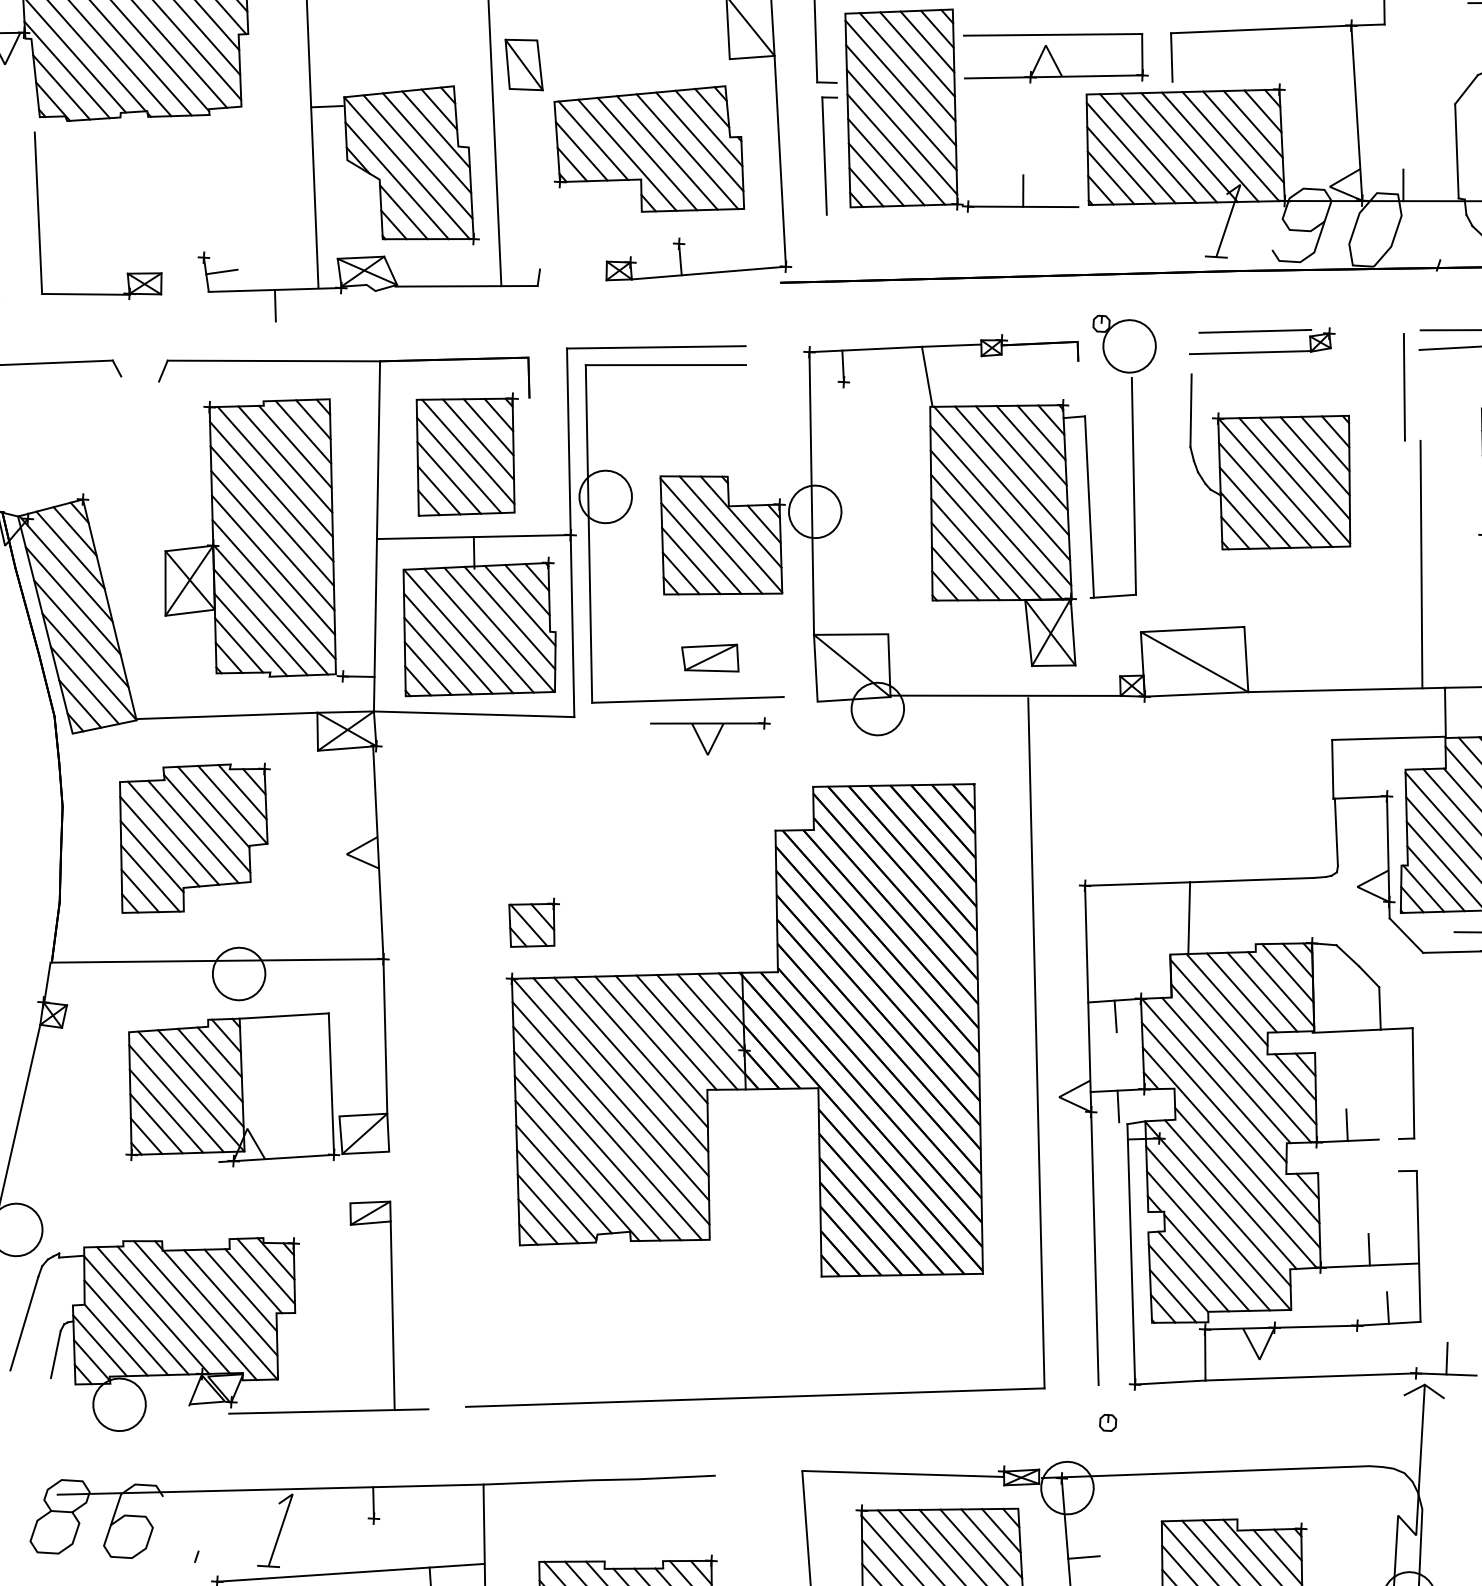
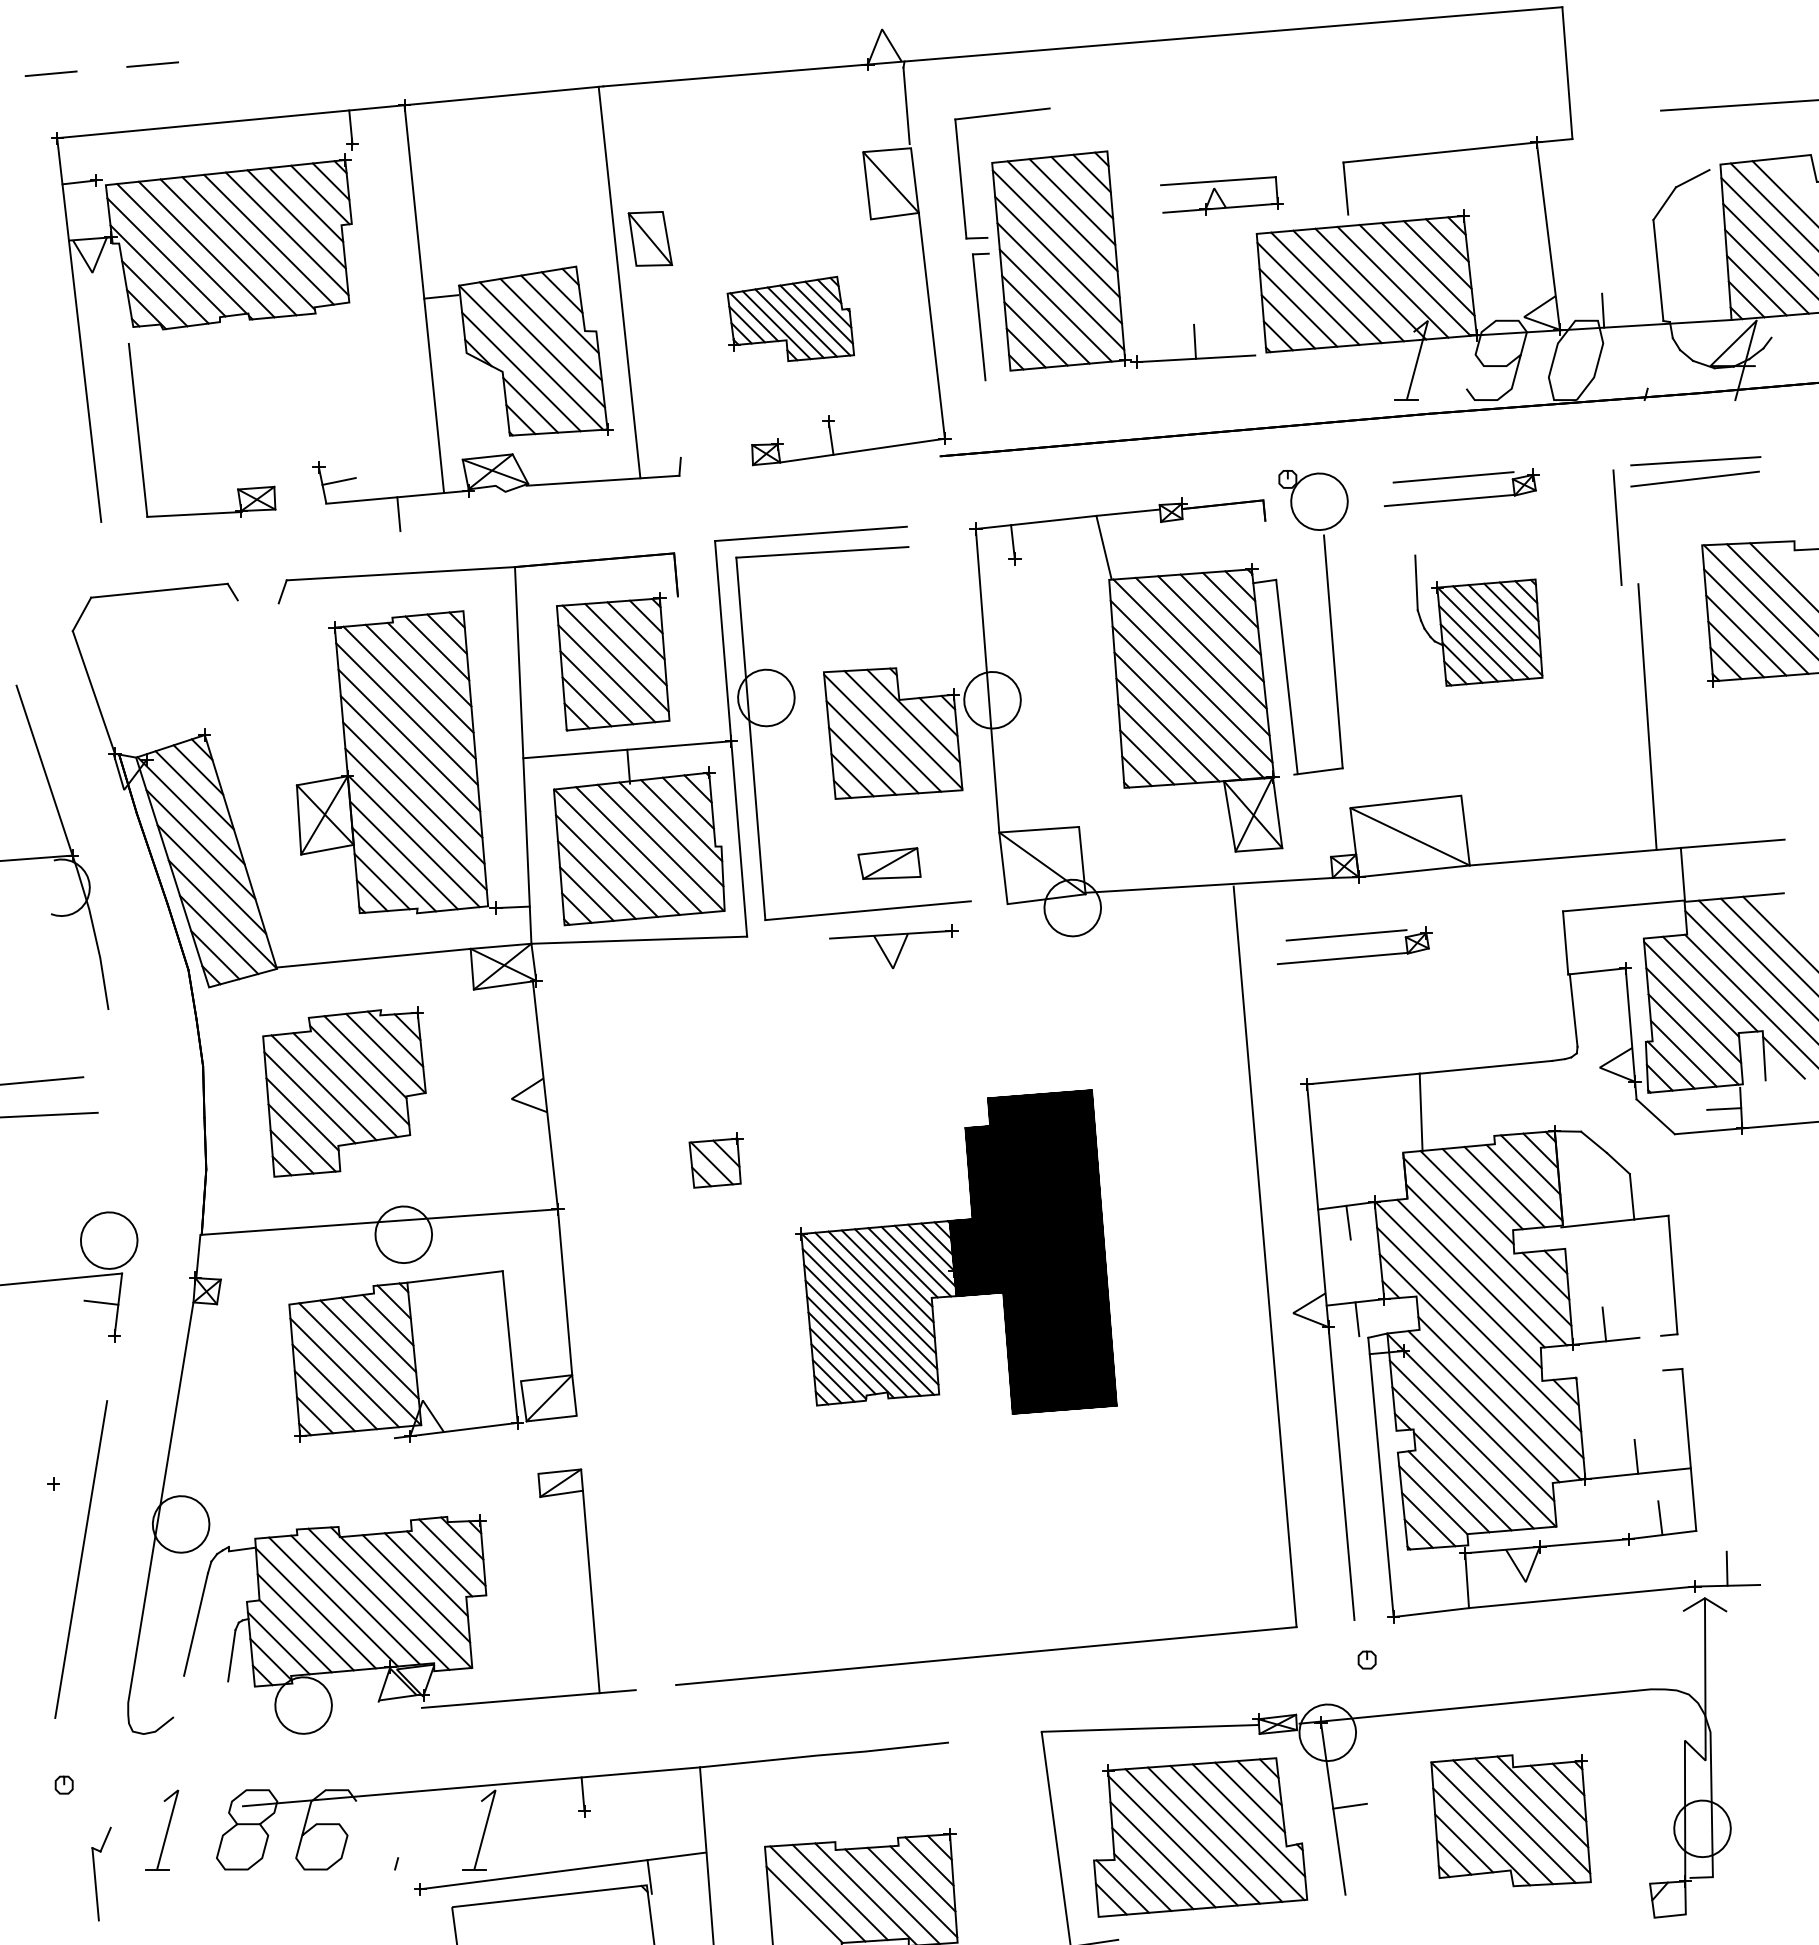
part: (1055, 55) -> (1220, 194), size x0.6
part: (649, 146) -> (790, 318), size x0.6
part: (1270, 465) -> (1478, 620), size x0.7
part: (1137, 750) -> (1354, 935), added
part: (751, 1020) -> (957, 1251), size x0.6

